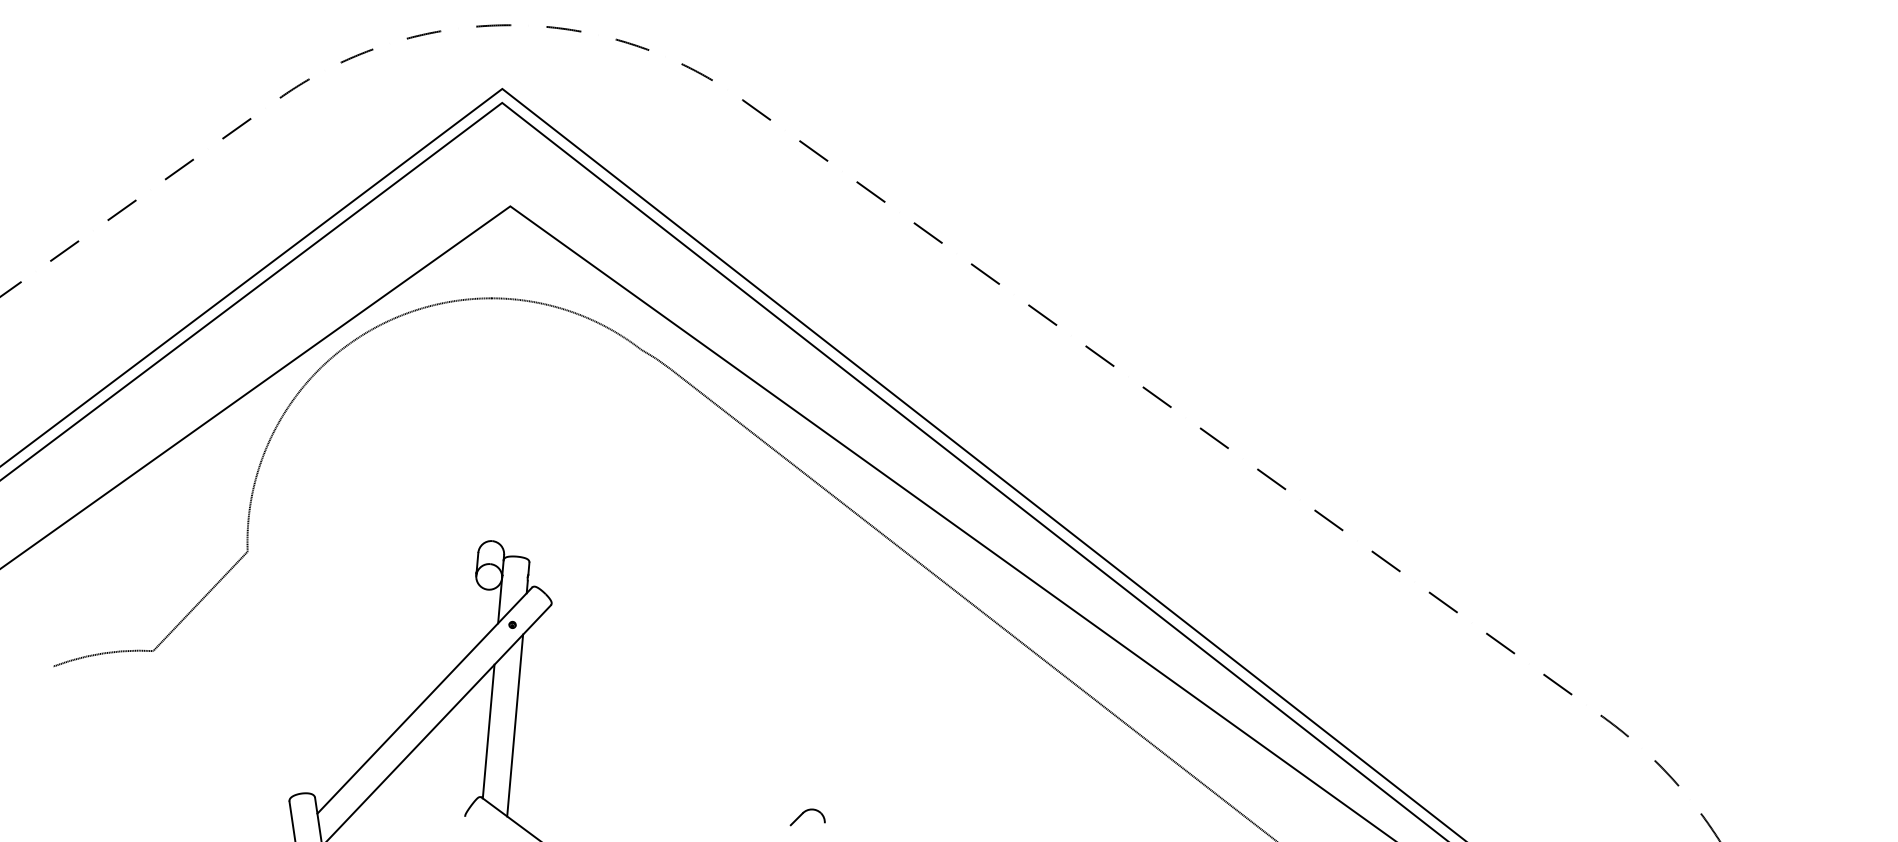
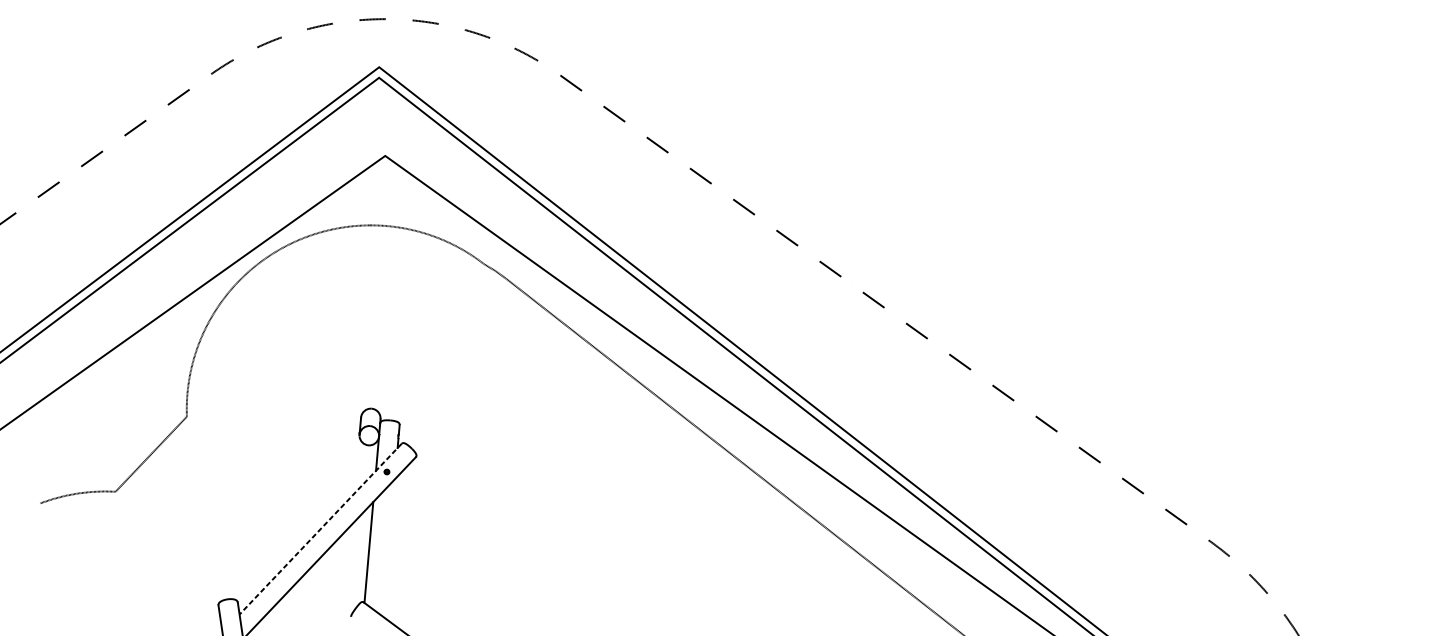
line: (424, 700) -> (320, 529), solid -> dashed
line: (515, 725) -> (389, 547), removed
part: (807, 817) -> (609, 617), removed

